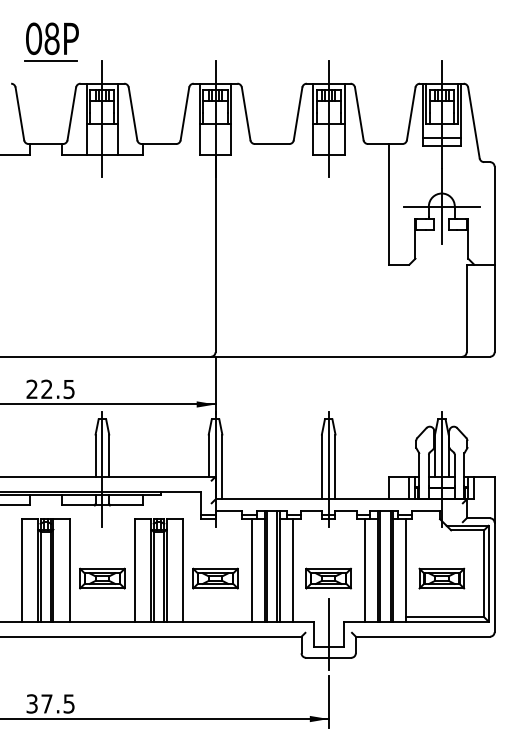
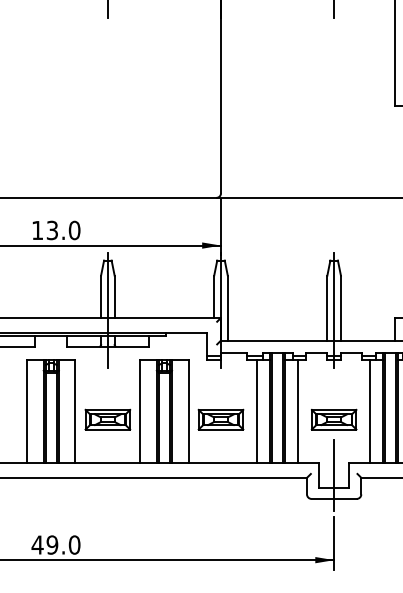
text: (50, 389) -> (55, 230), 22.5 -> 13.0
text: (50, 703) -> (55, 544), 37.5 -> 49.0

